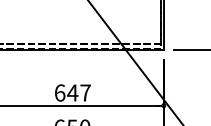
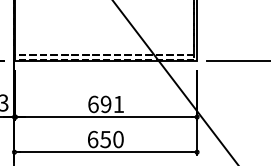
text: (79, 93) -> (112, 104), 647 -> 691

